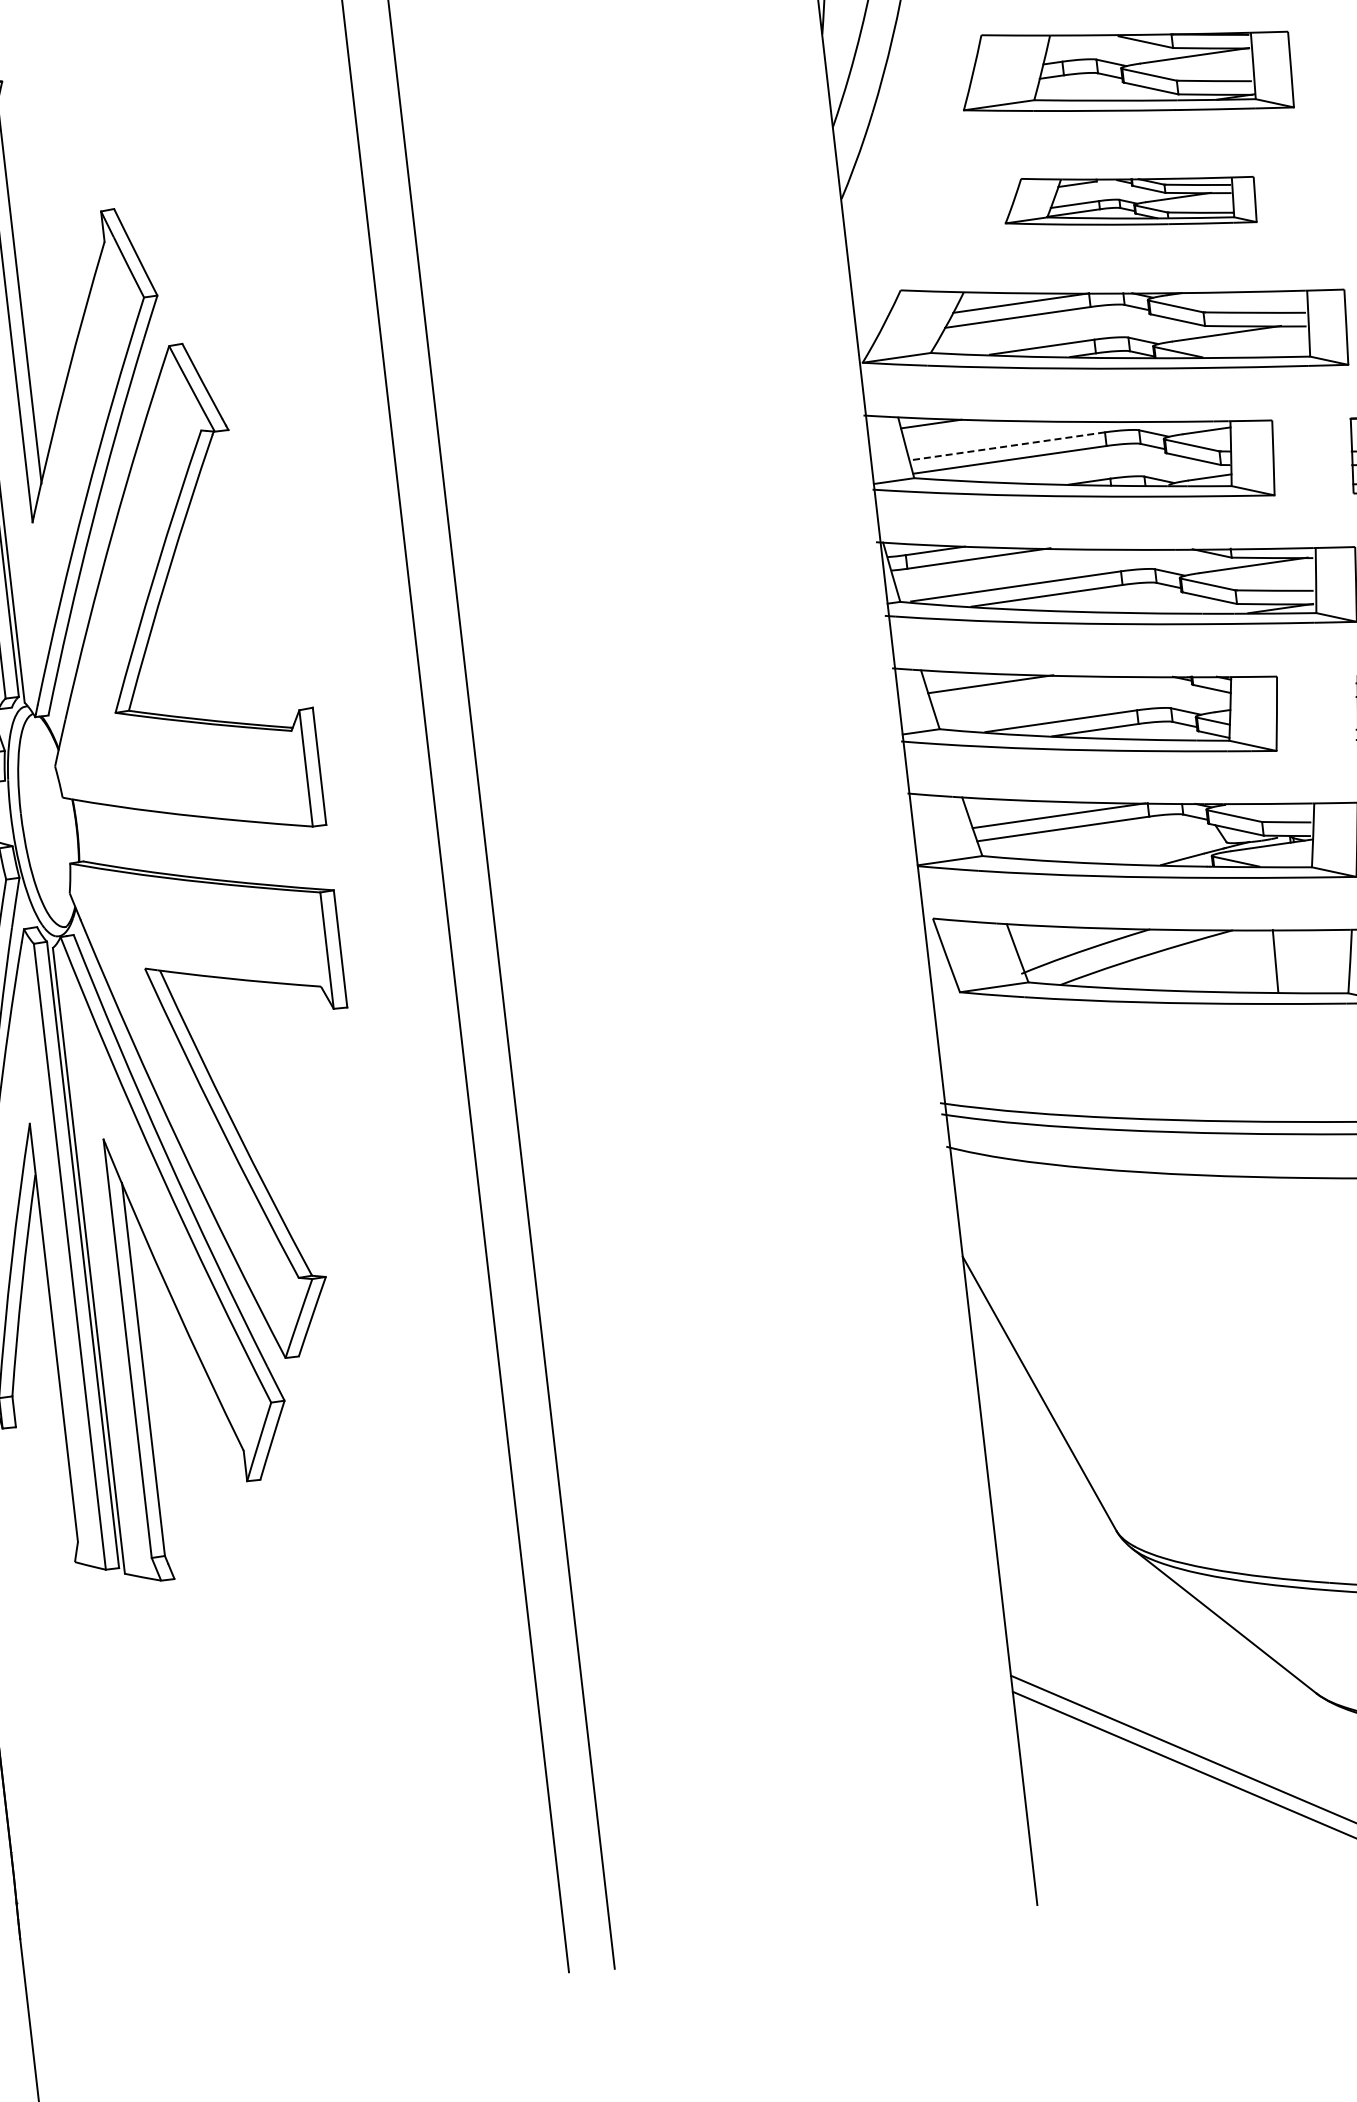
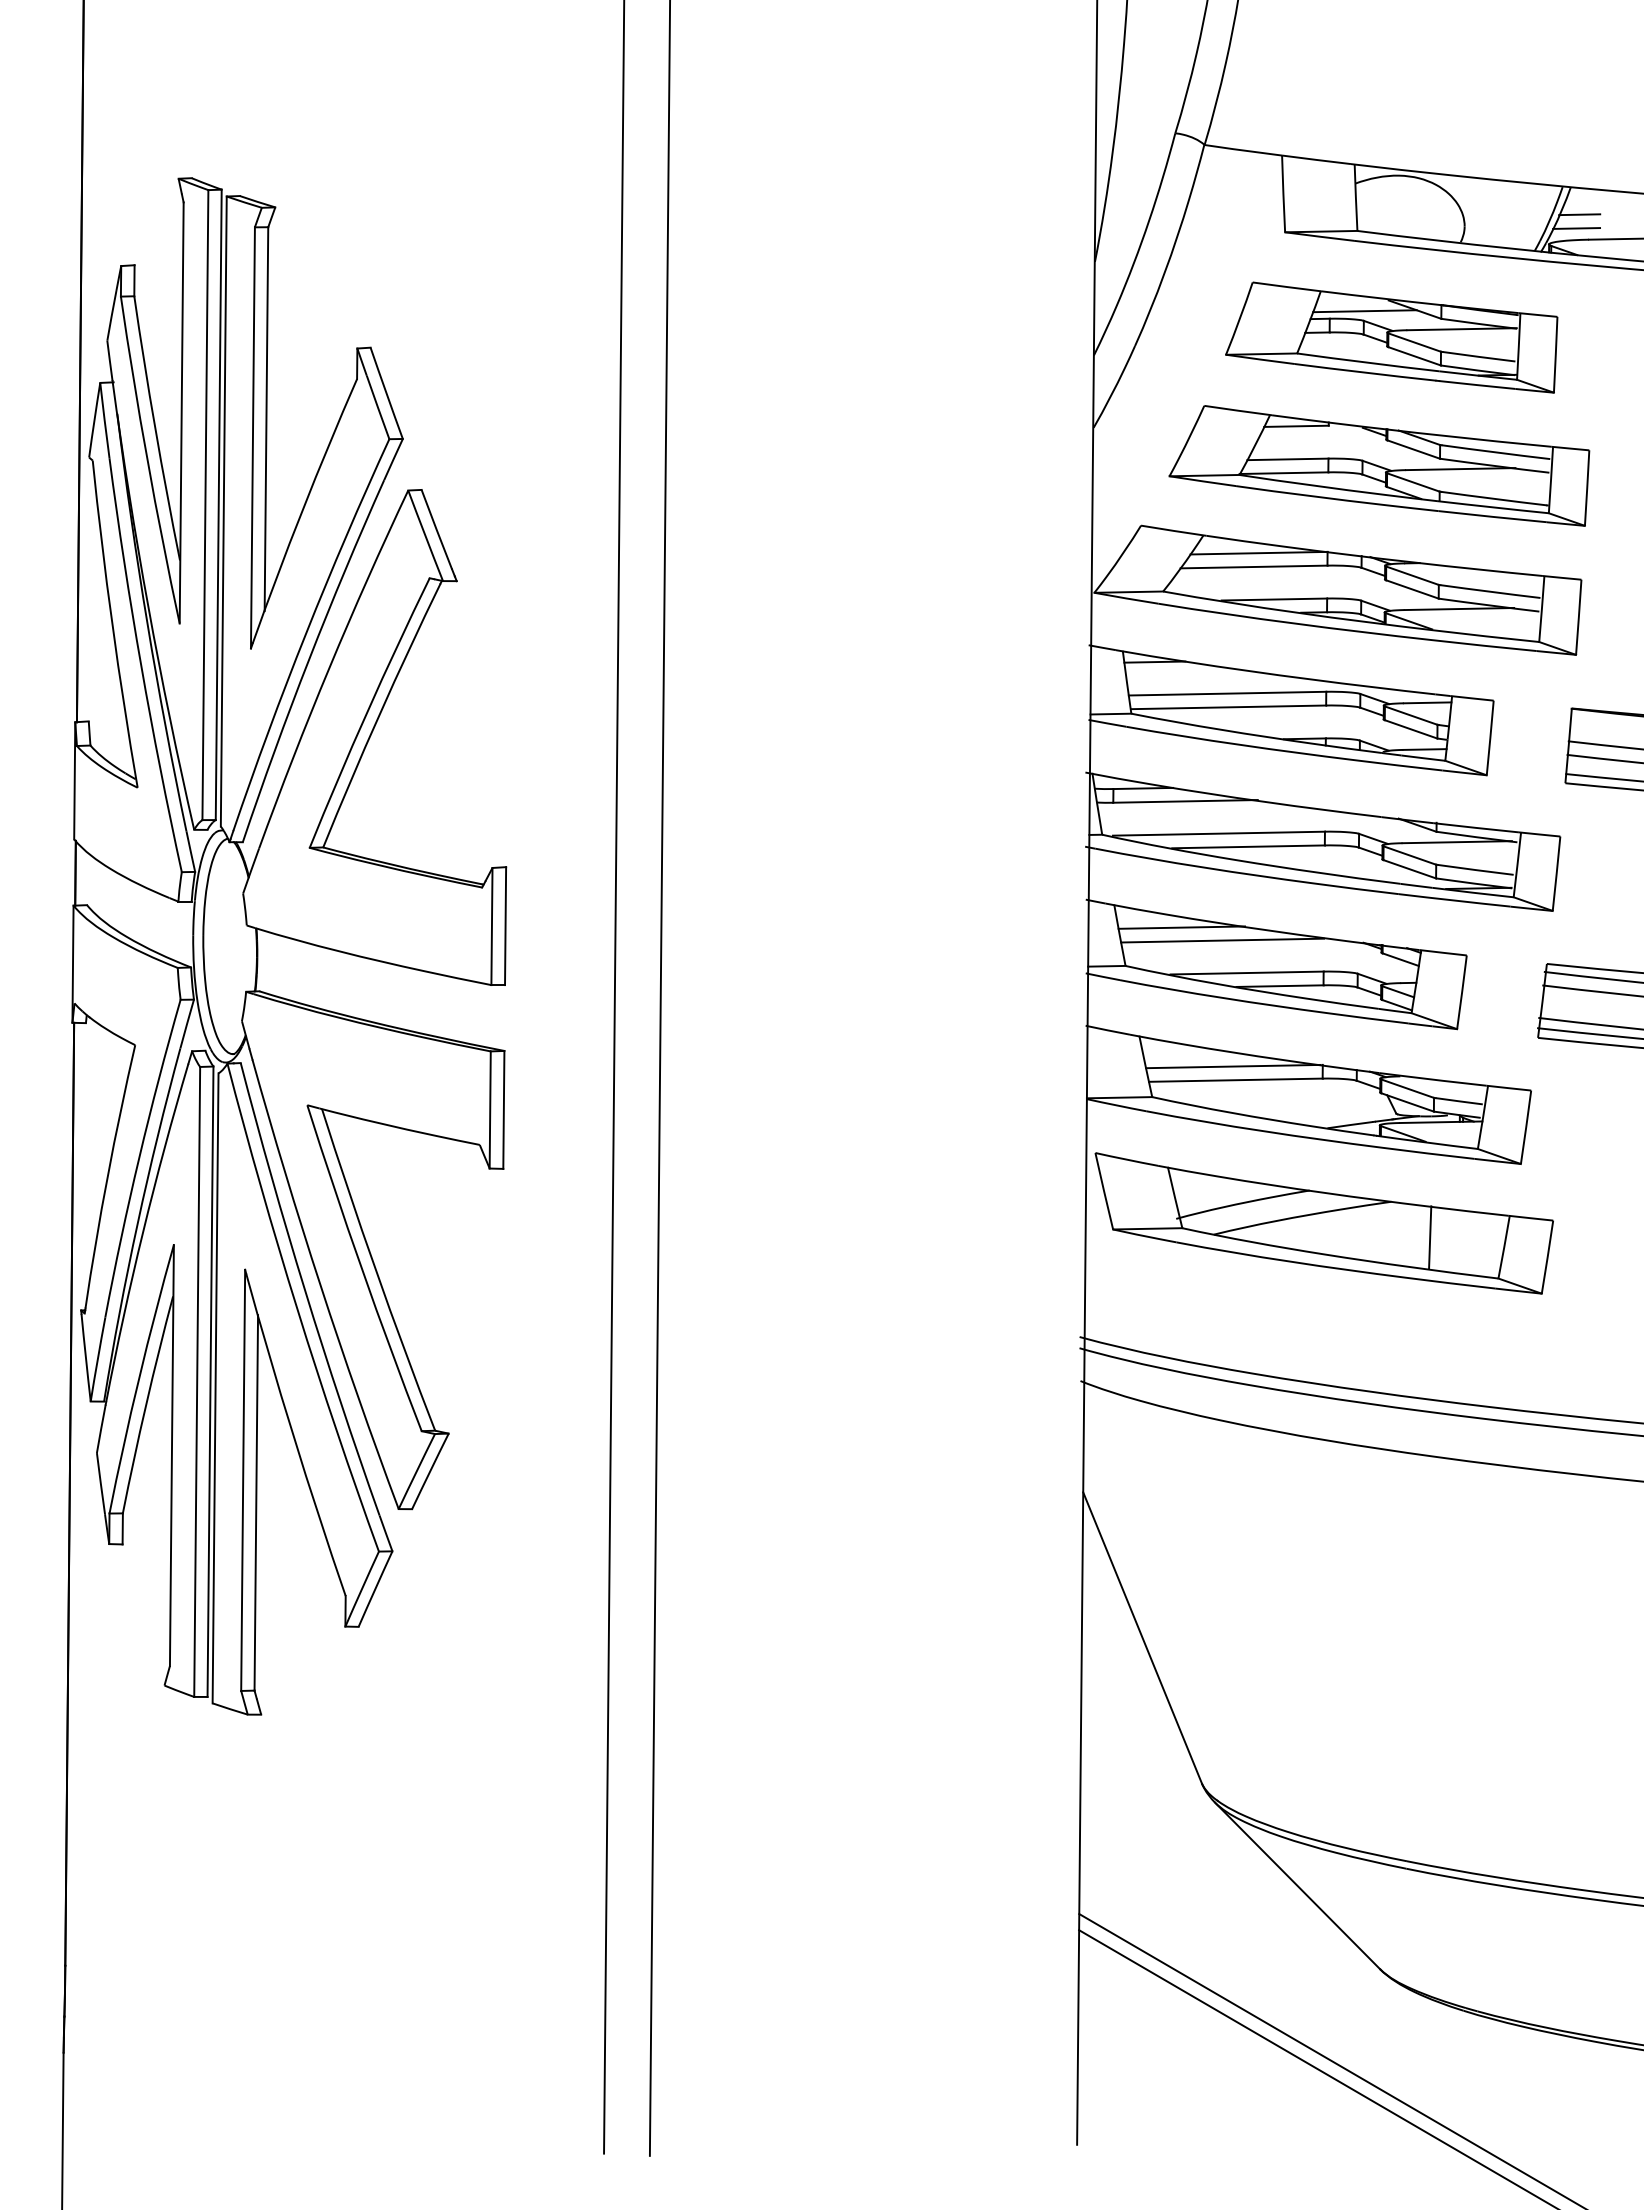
line: (1095, 50) -> (1364, 311), added
part: (1129, 201) -> (1379, 465), size x1.67
line: (1007, 446) -> (1227, 693), dashed -> solid
line: (1032, 691) -> (1222, 940), added

